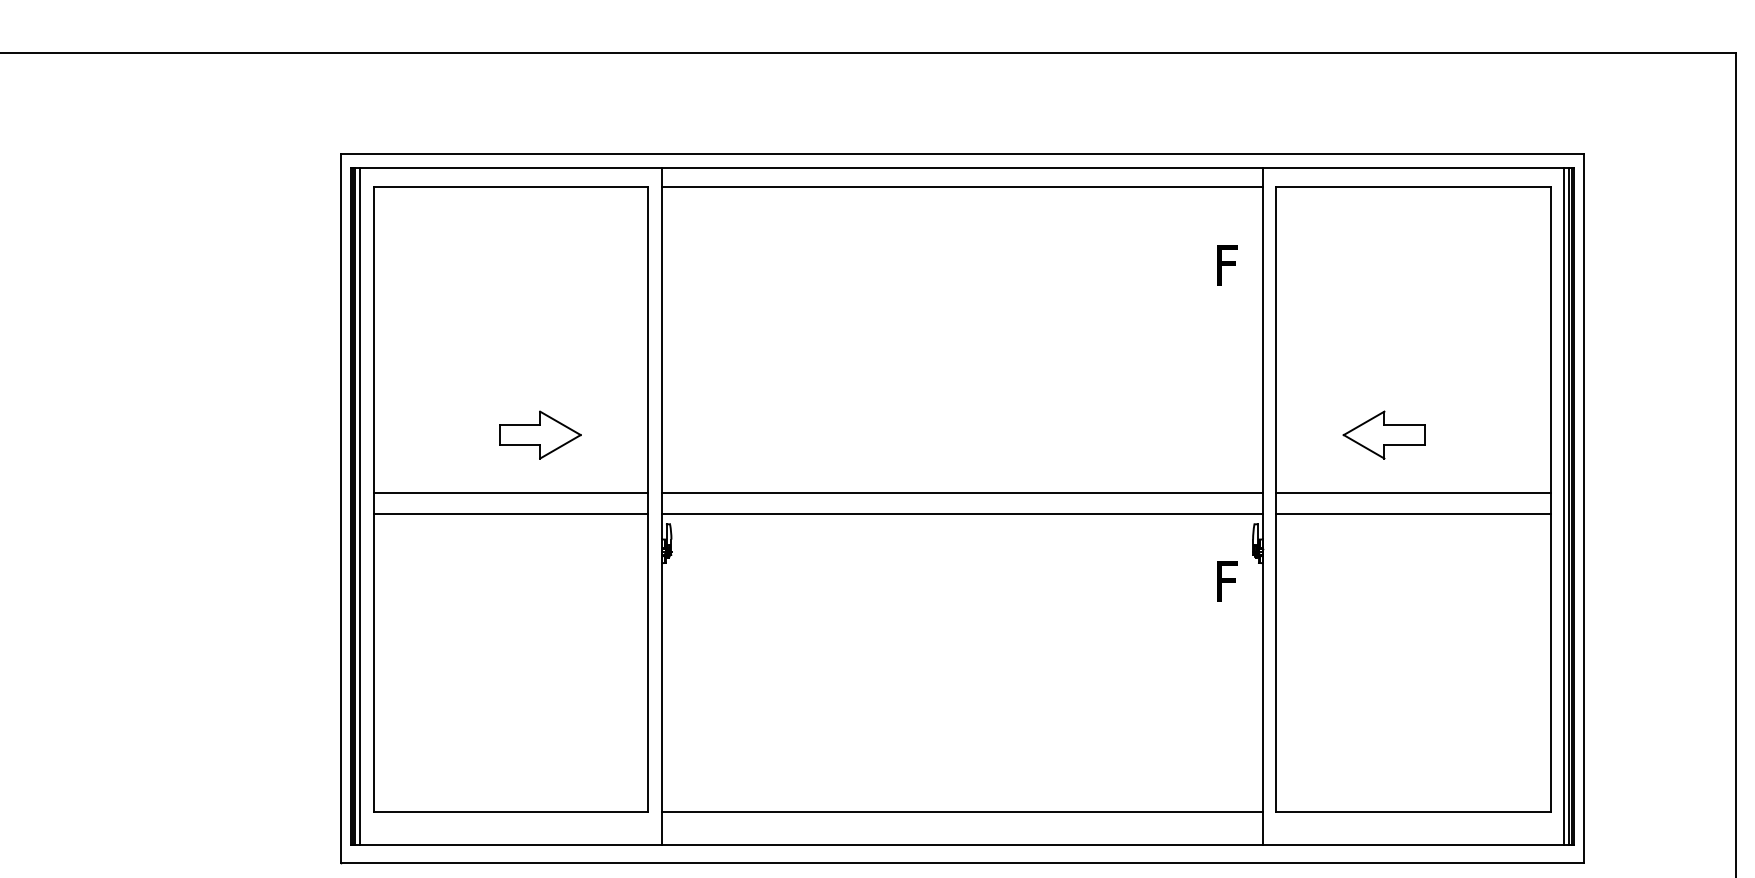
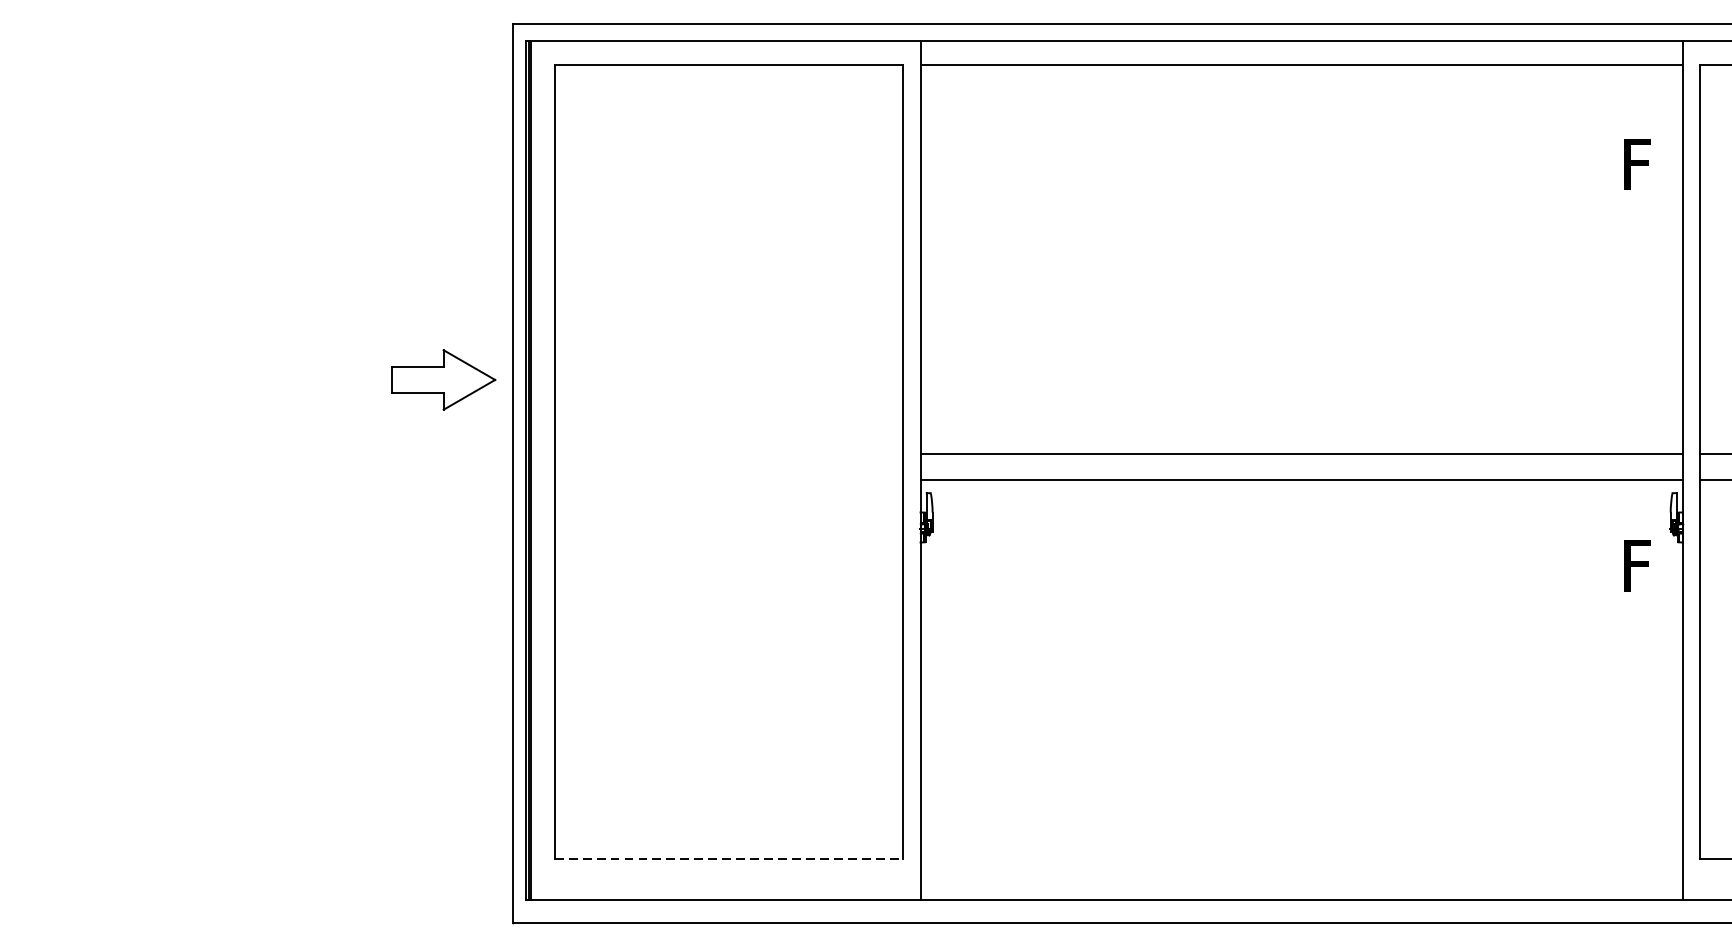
part: (540, 434) -> (444, 379), moved
line: (510, 493) -> (728, 454), removed
line: (360, 505) -> (538, 469), removed
line: (510, 513) -> (728, 479), removed
line: (511, 812) -> (729, 858), solid -> dashed
line: (961, 812) -> (1300, 858), removed

